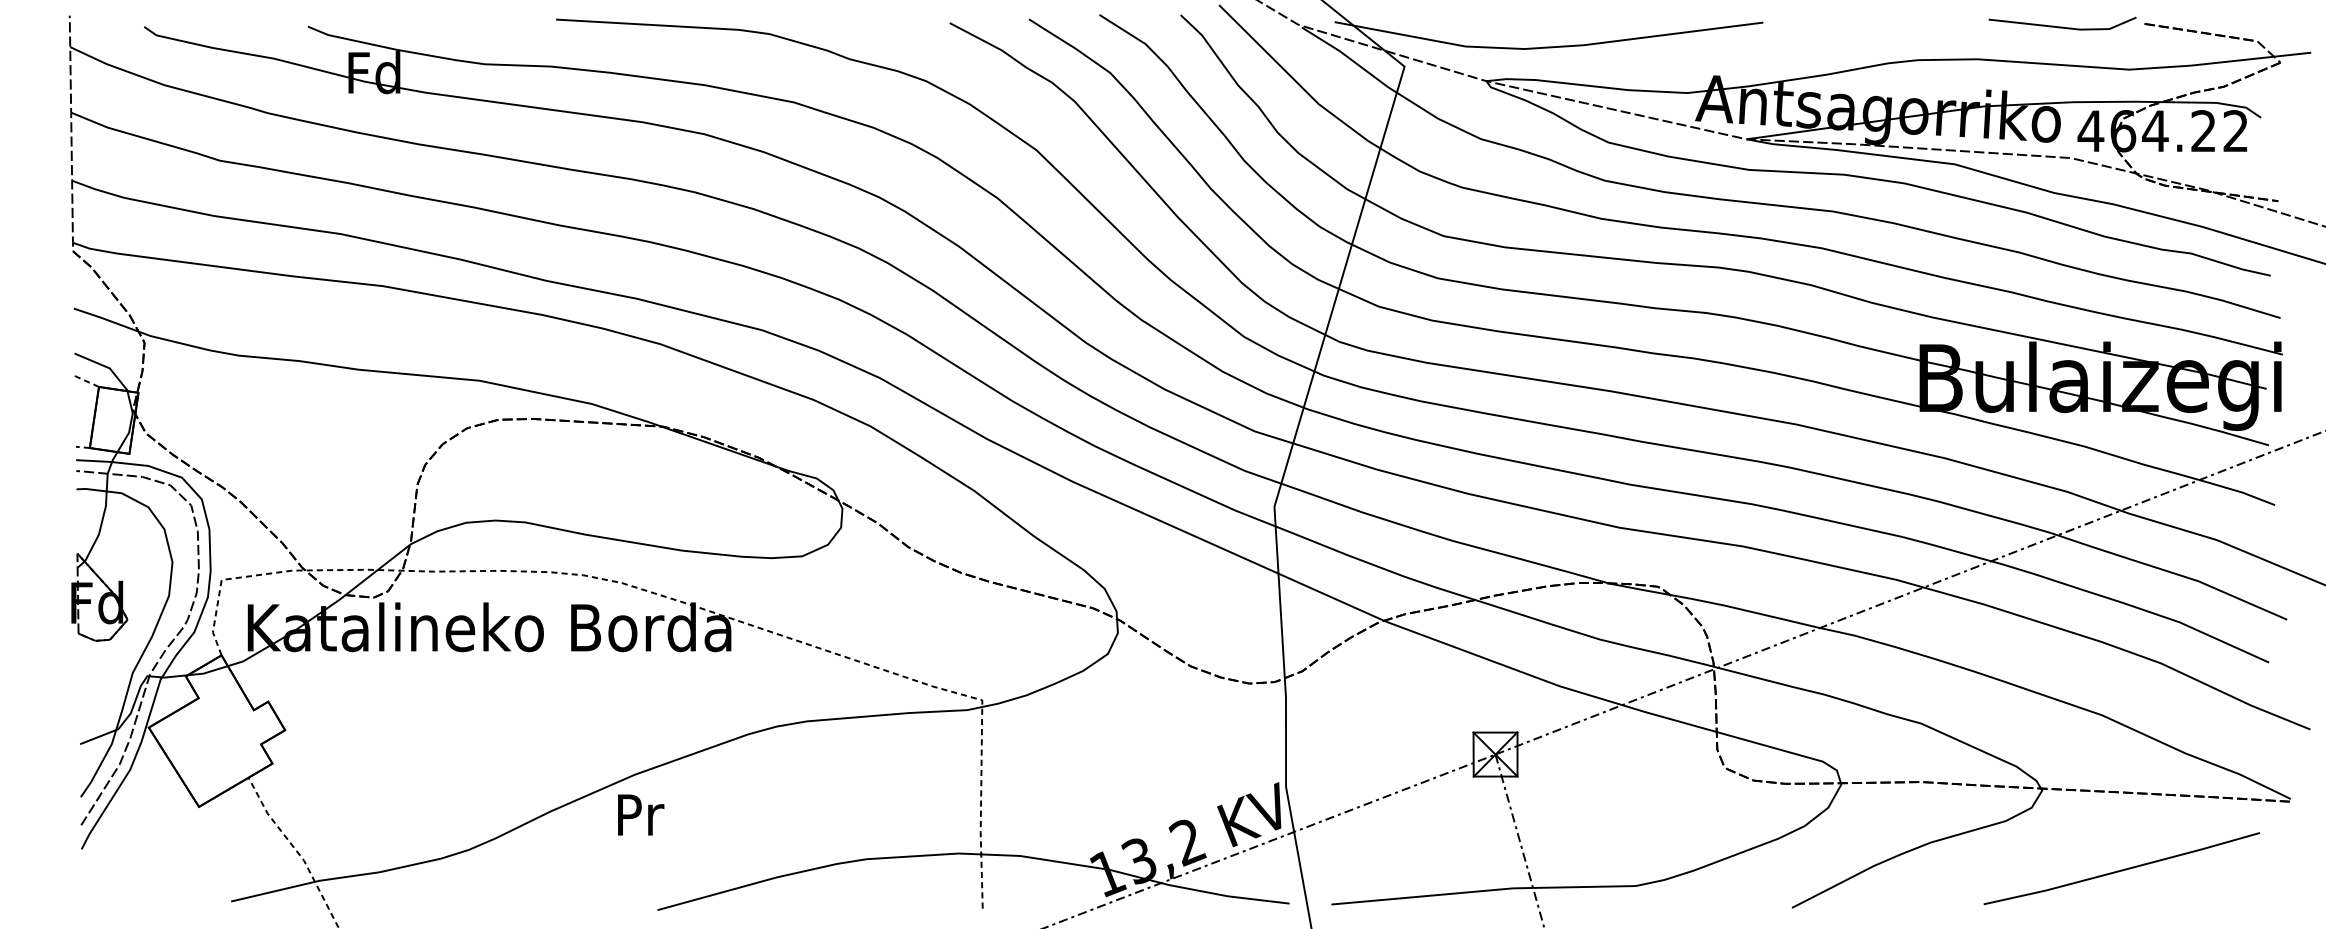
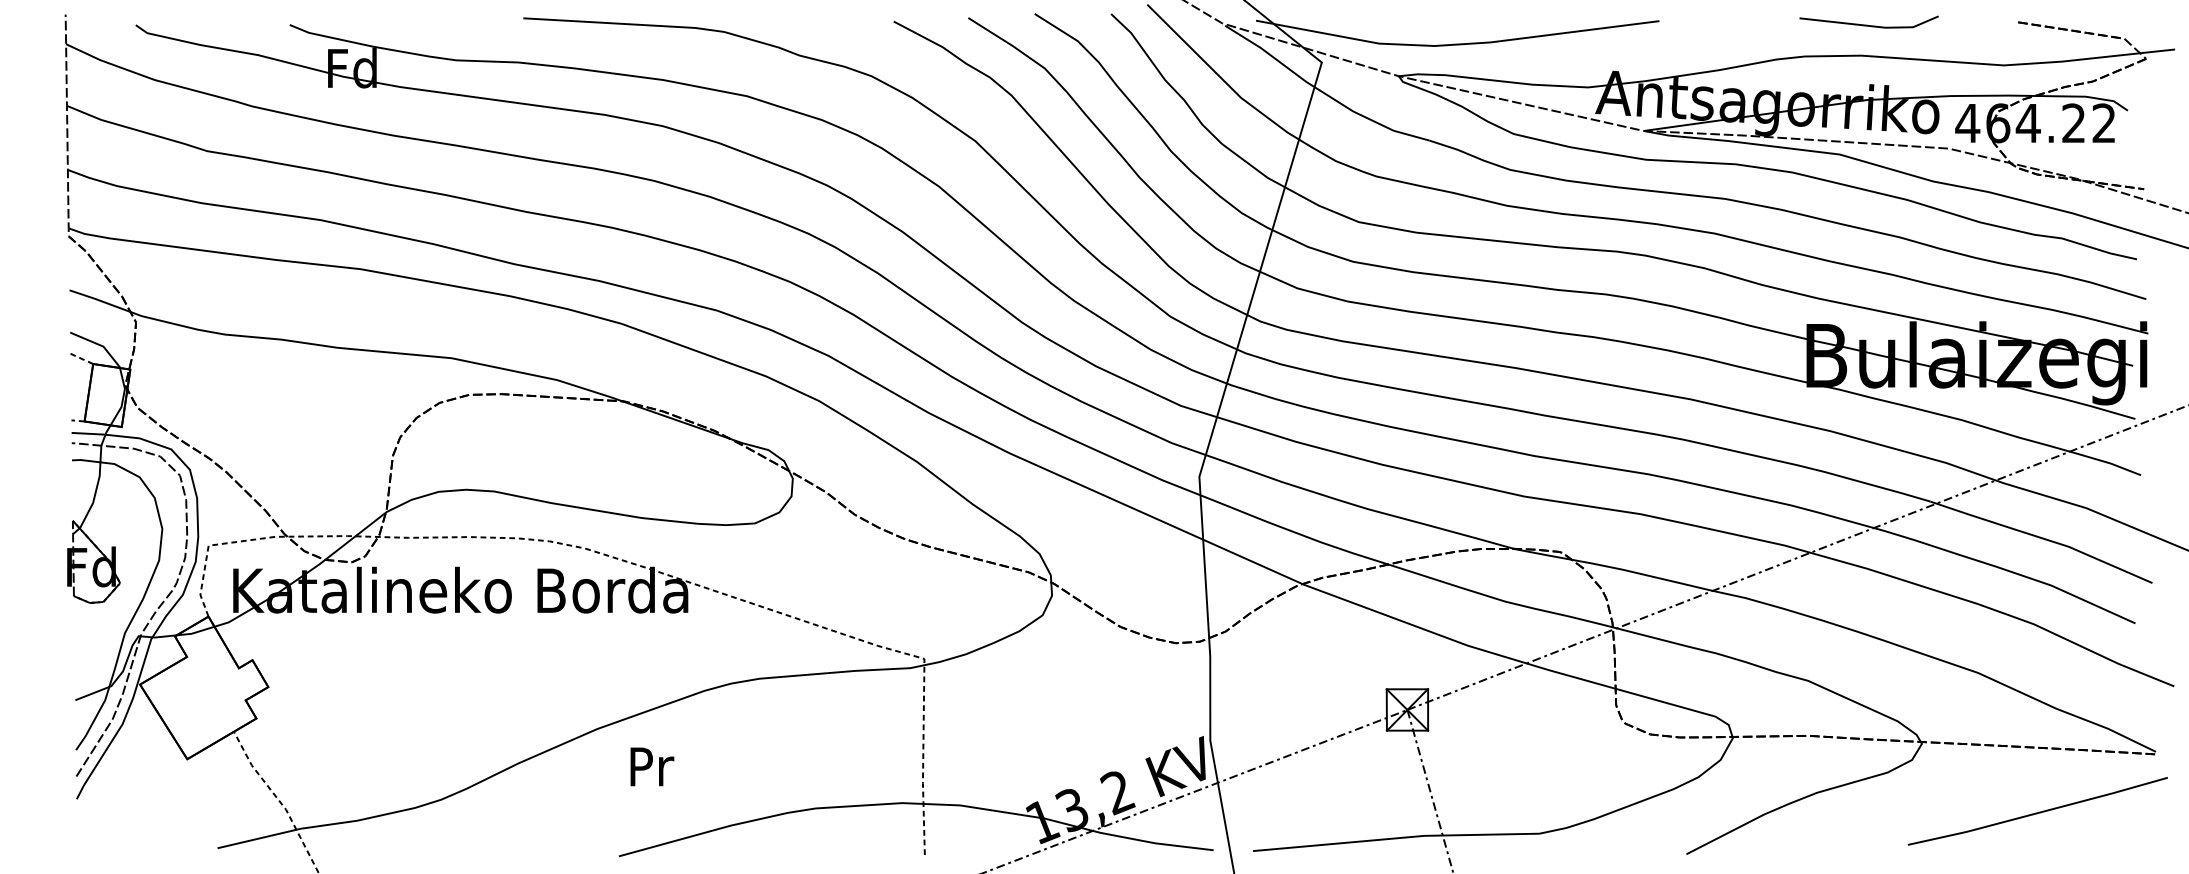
line: (2060, 26) -> (1867, 24), moved
text: (641, 814) -> (652, 766), moved
line: (2121, 869) -> (2037, 812), moved

